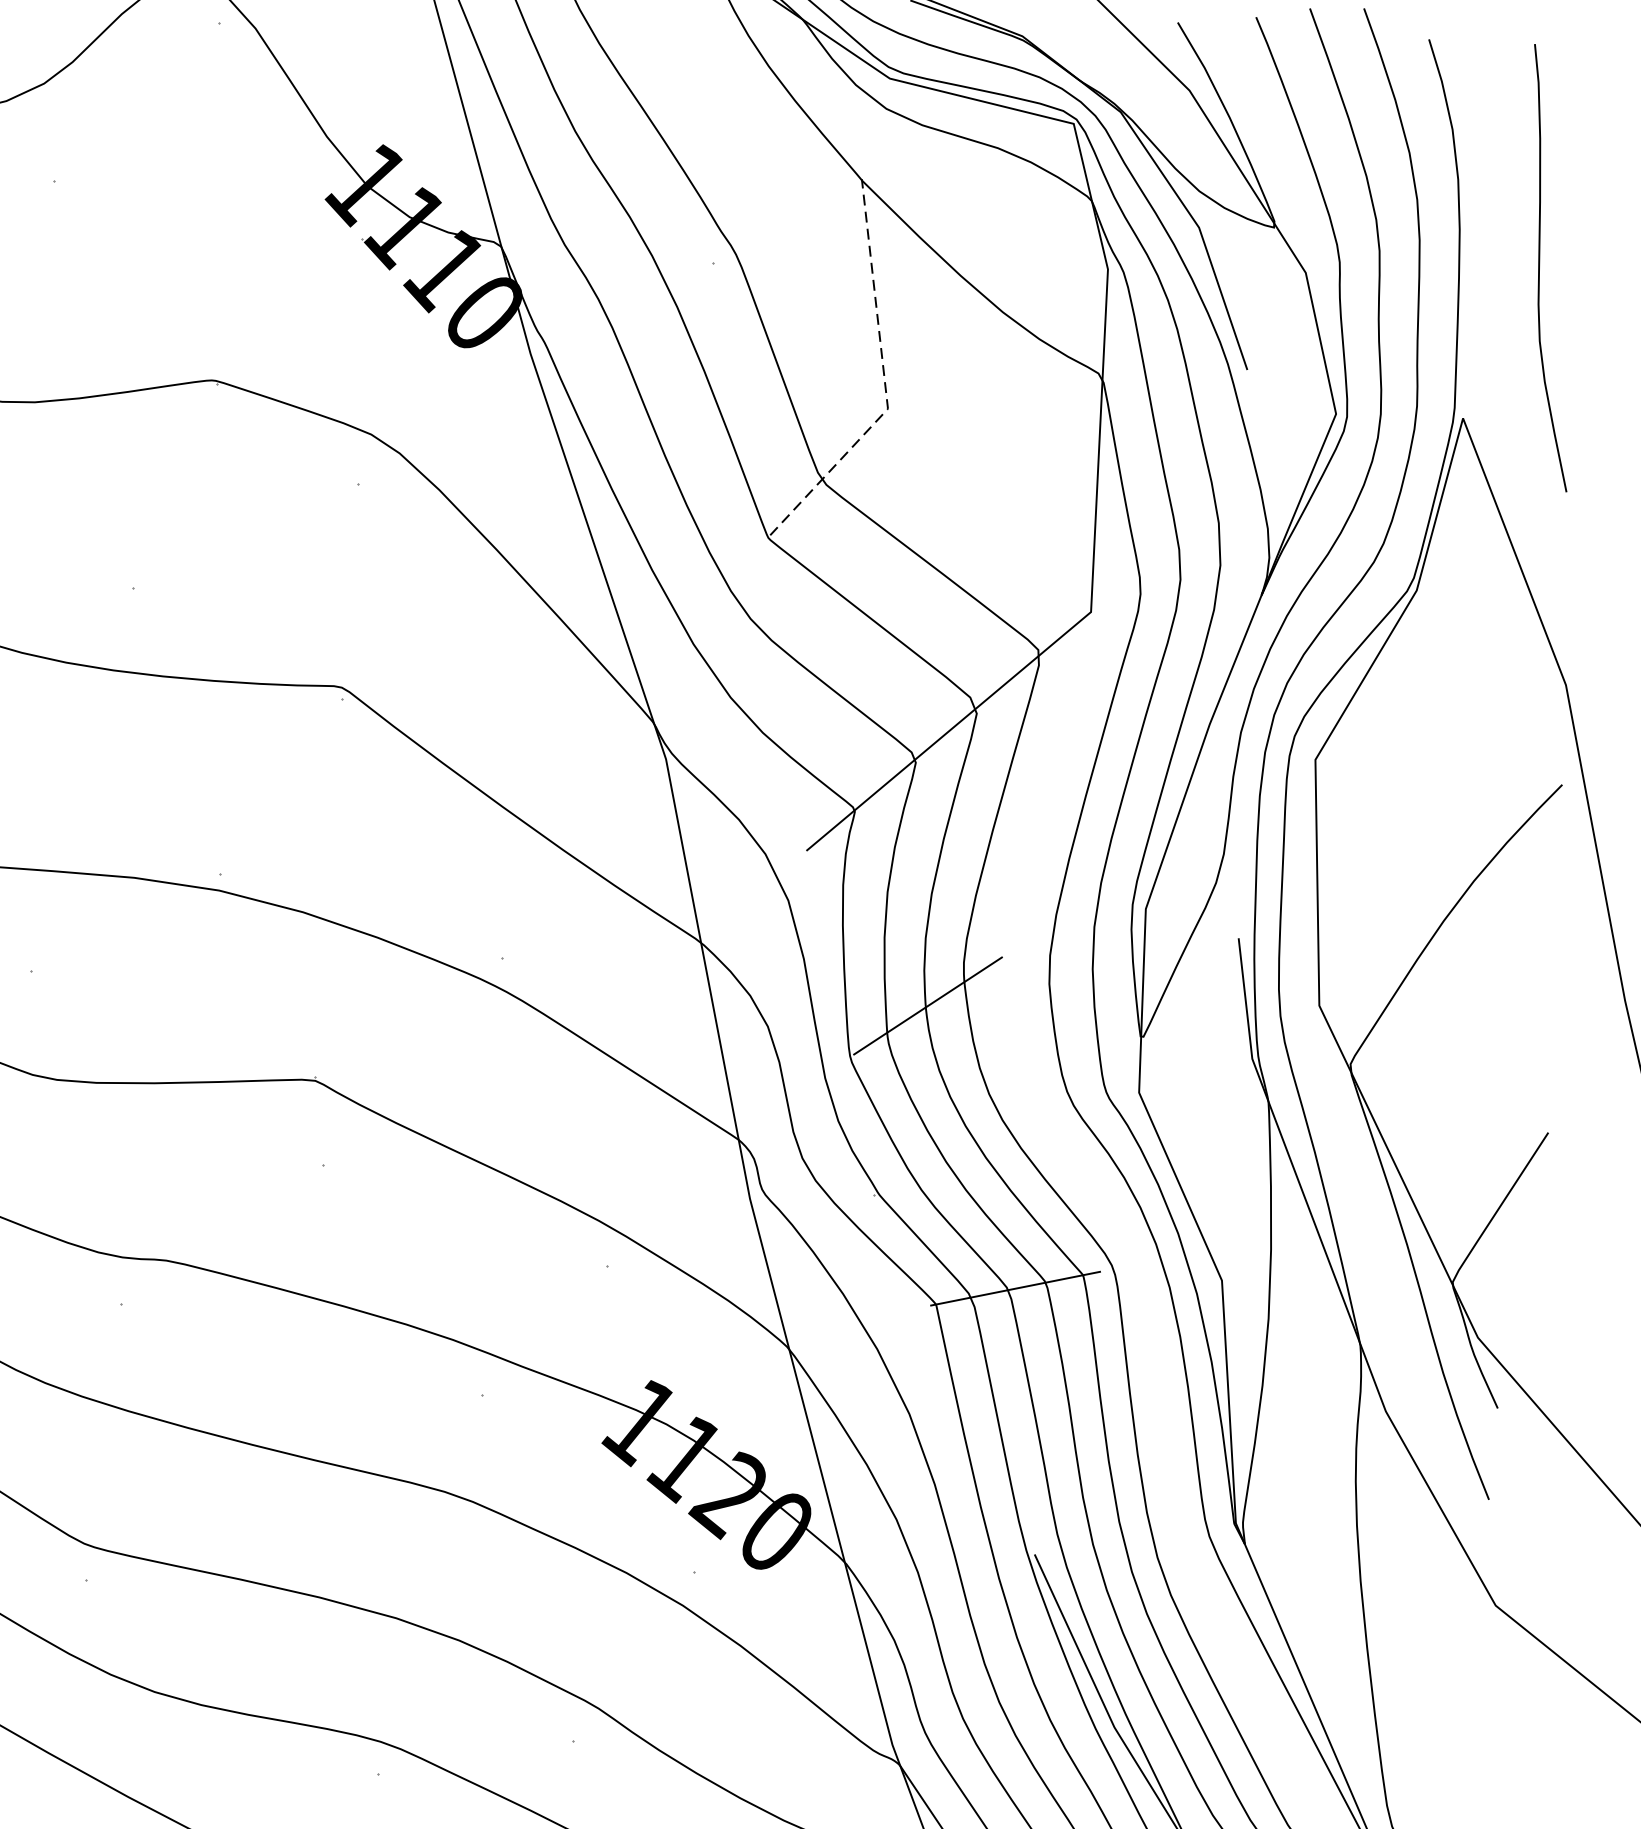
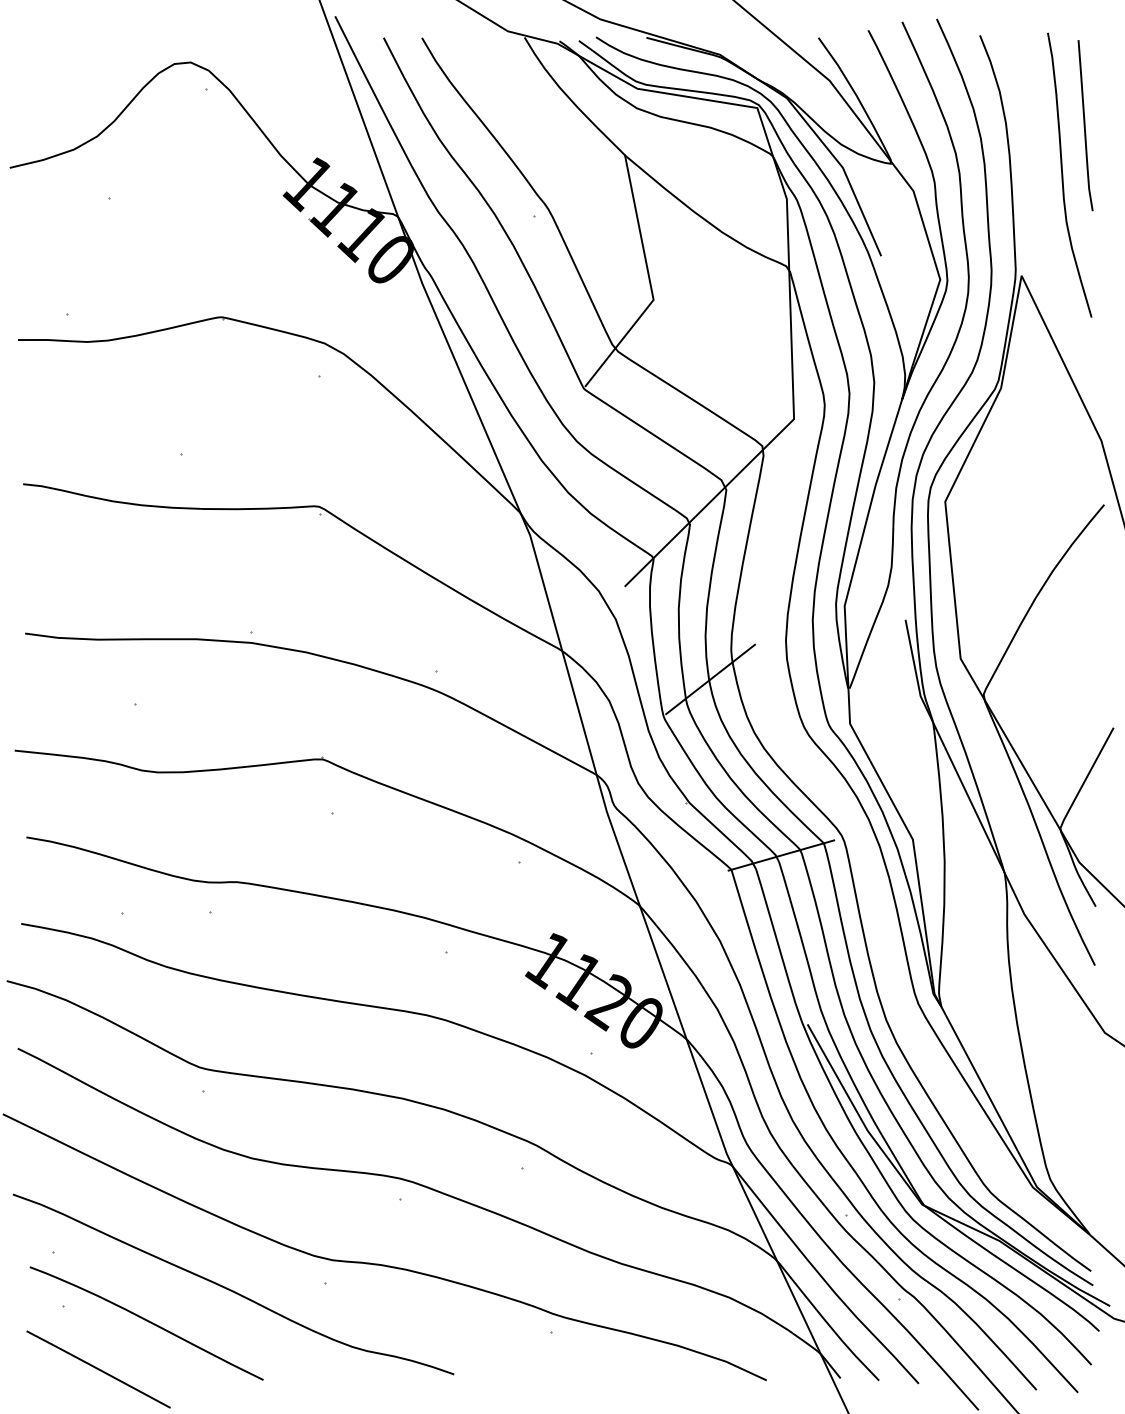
curve: (1581, 192) -> (1085, 125), added
line: (883, 379) -> (649, 281), dashed -> solid

